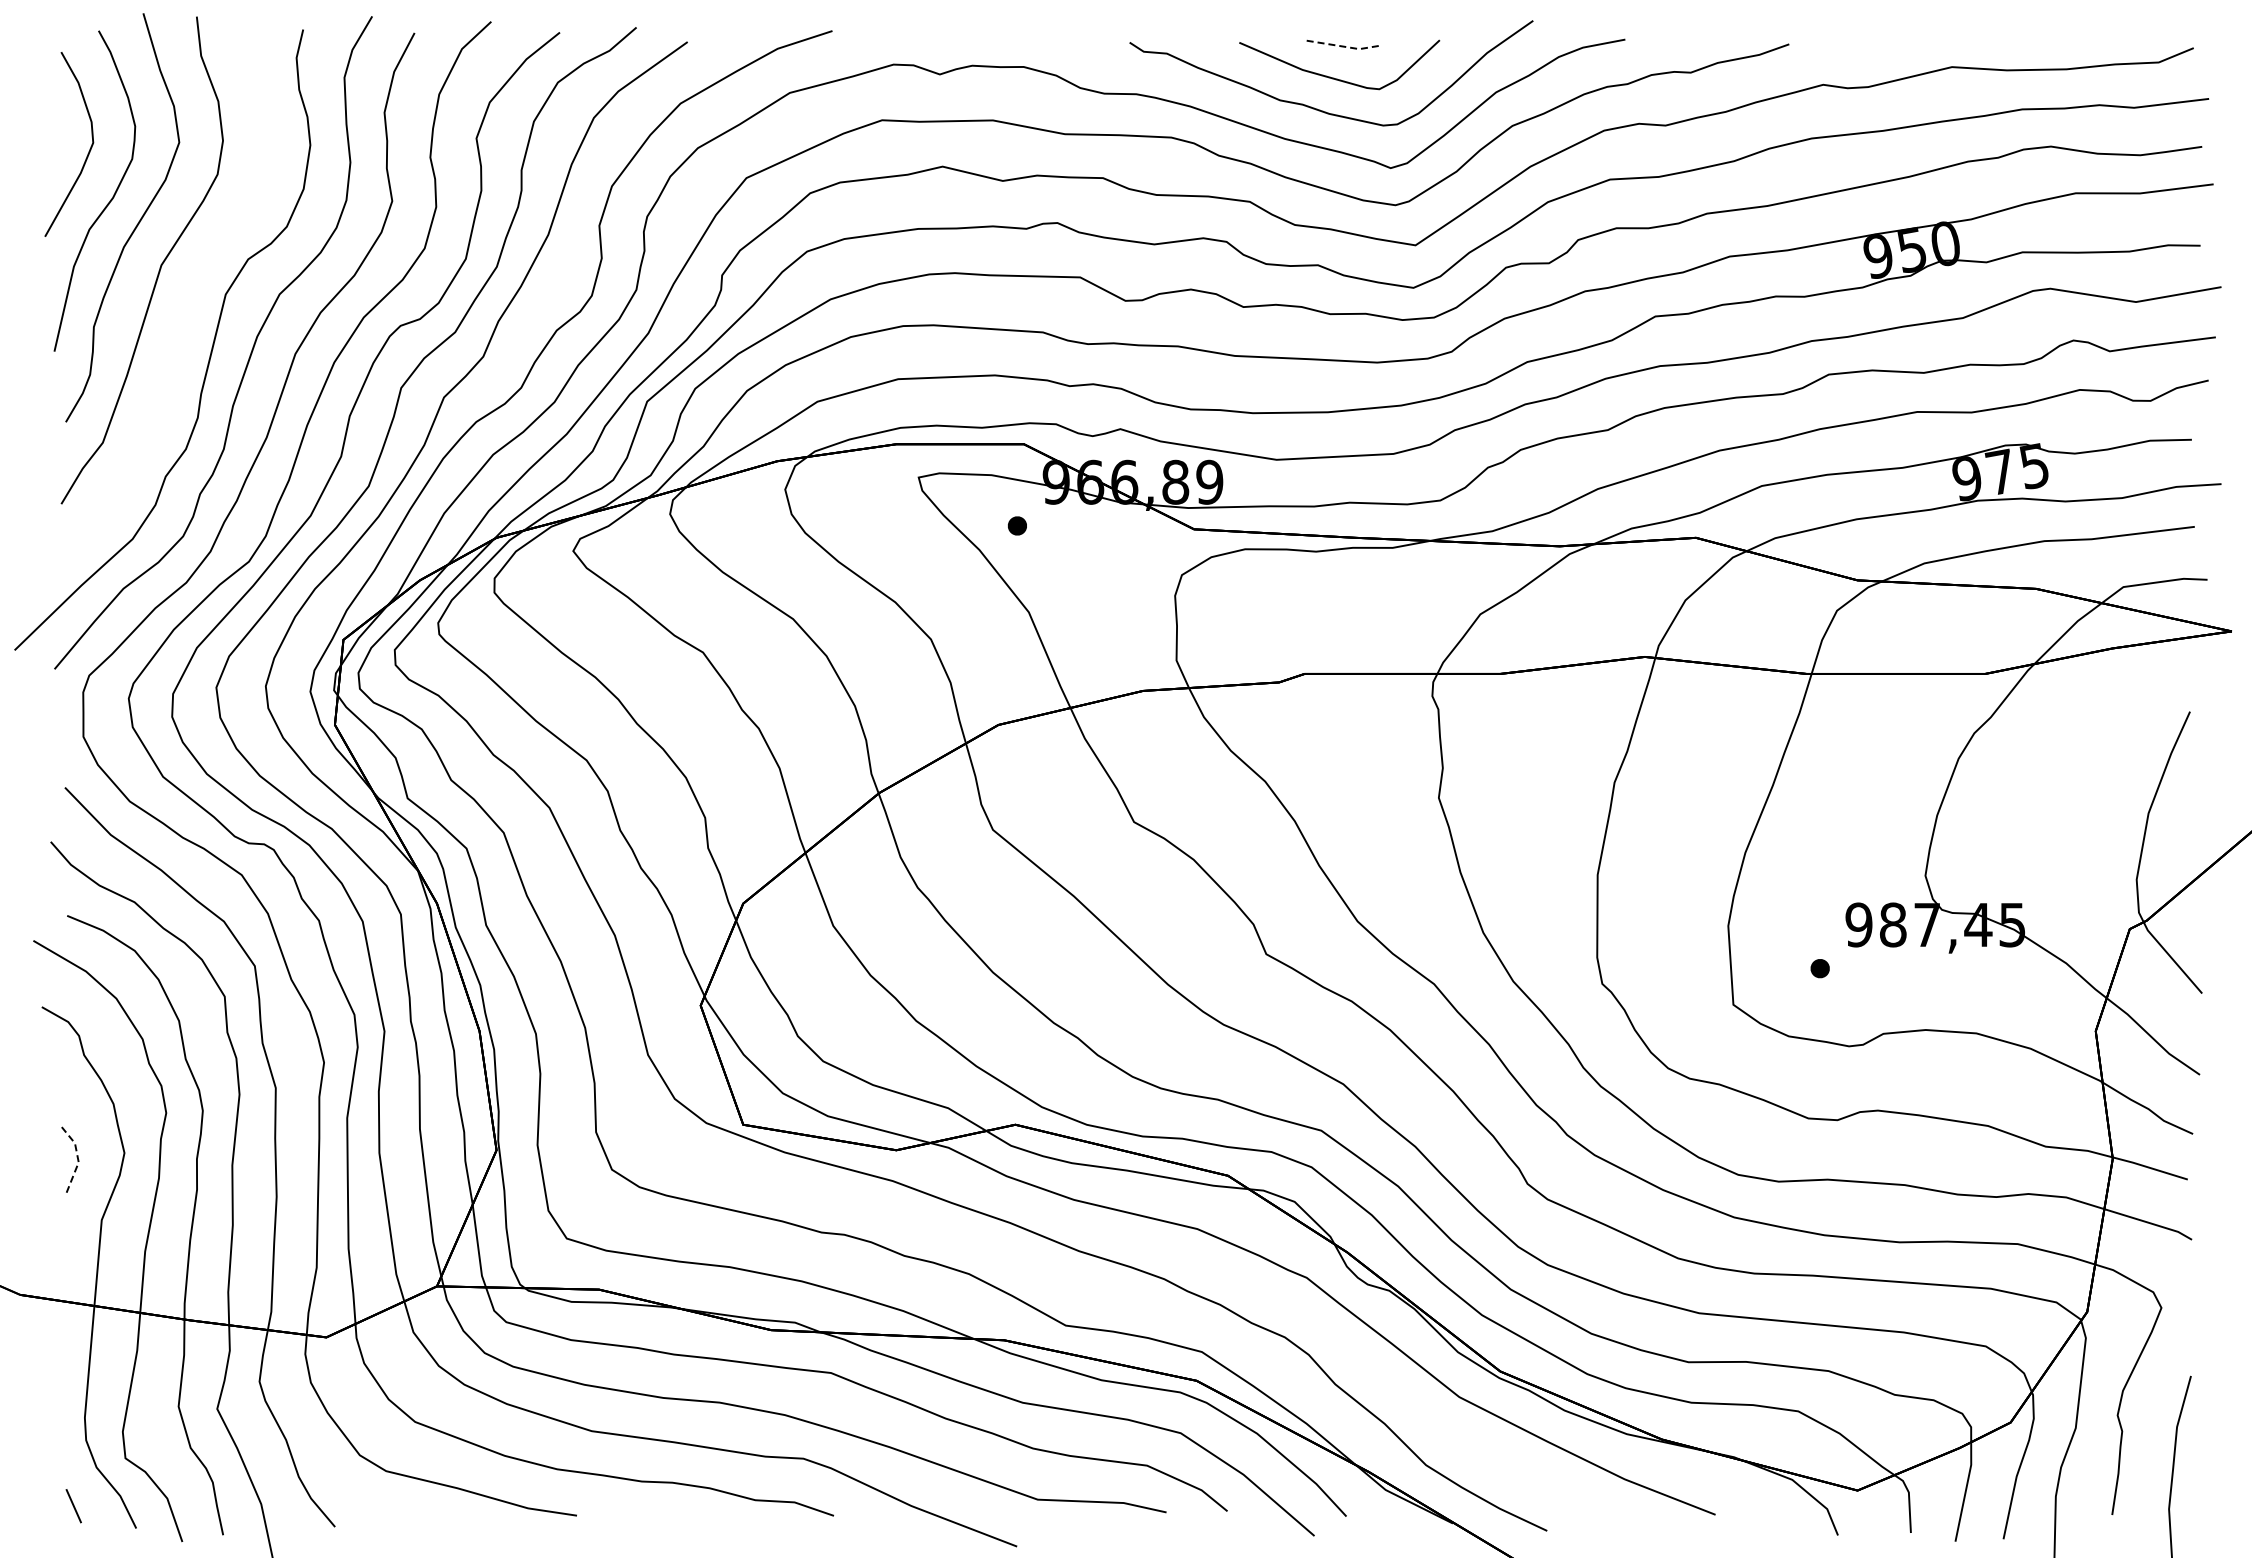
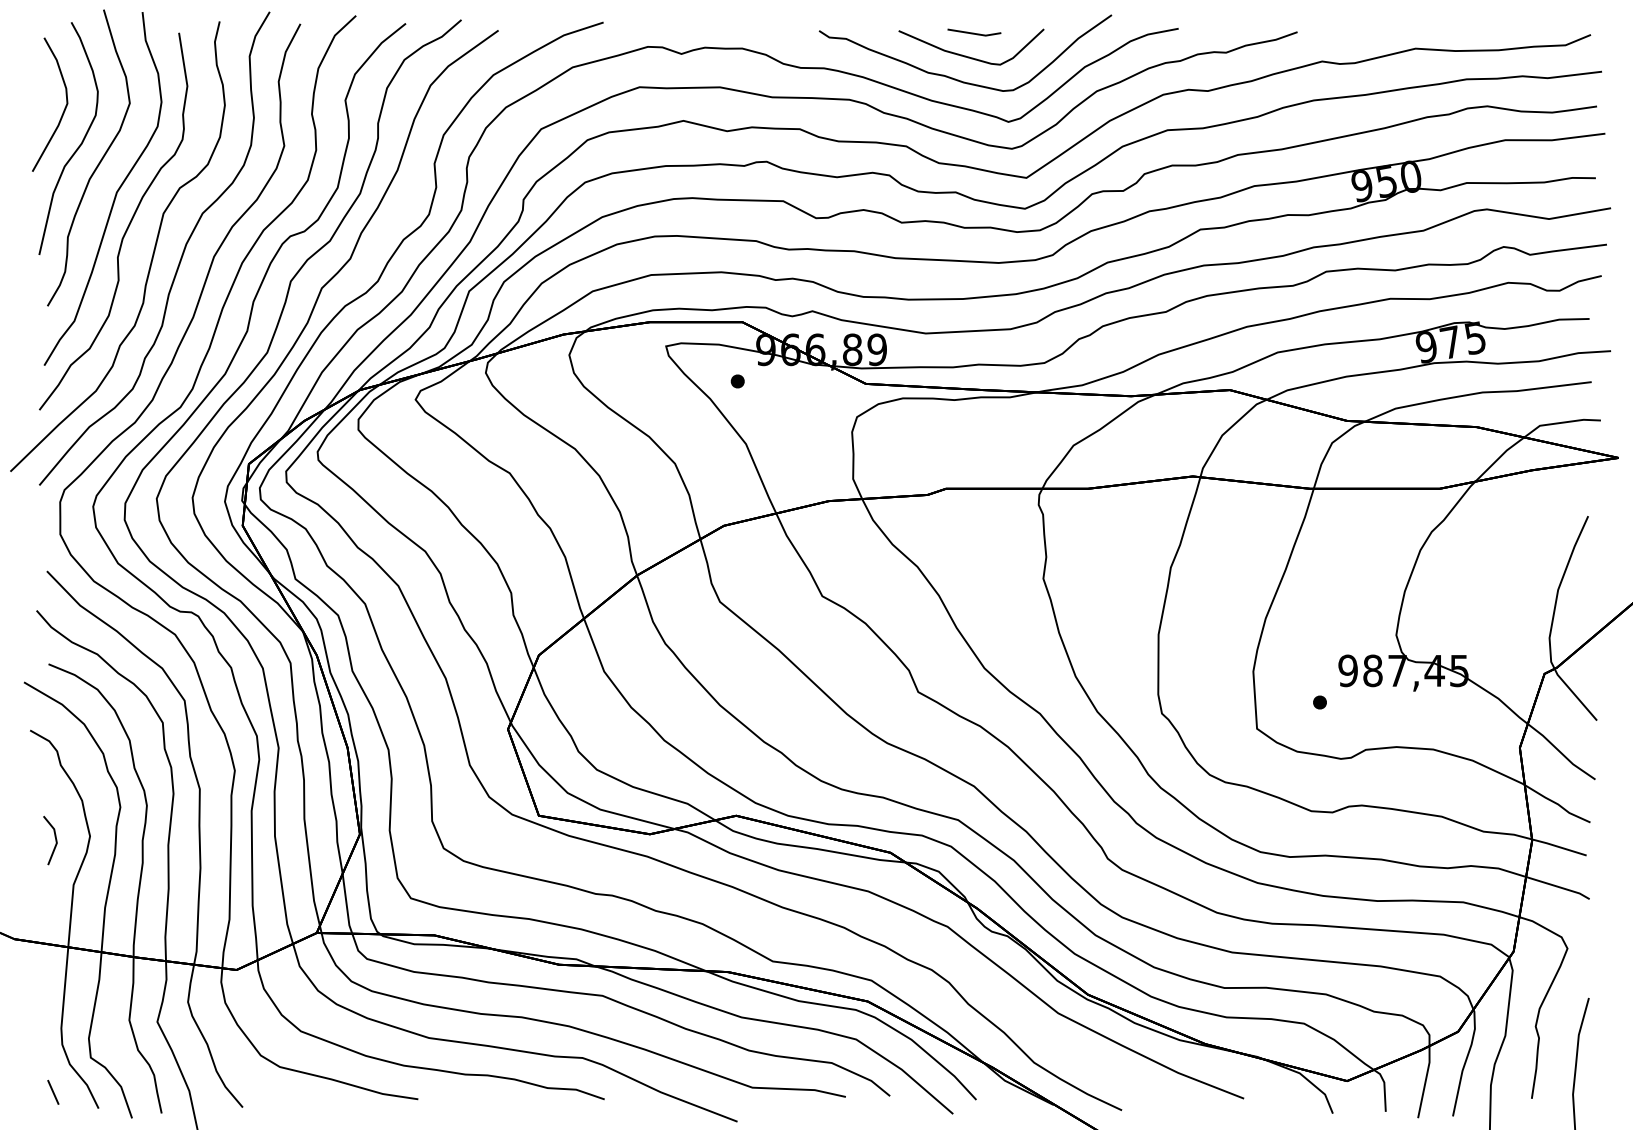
line: (1344, 46) -> (974, 33), dashed -> solid
curve: (176, 311) -> (127, 225), added
line: (77, 1156) -> (56, 838), dashed -> solid

